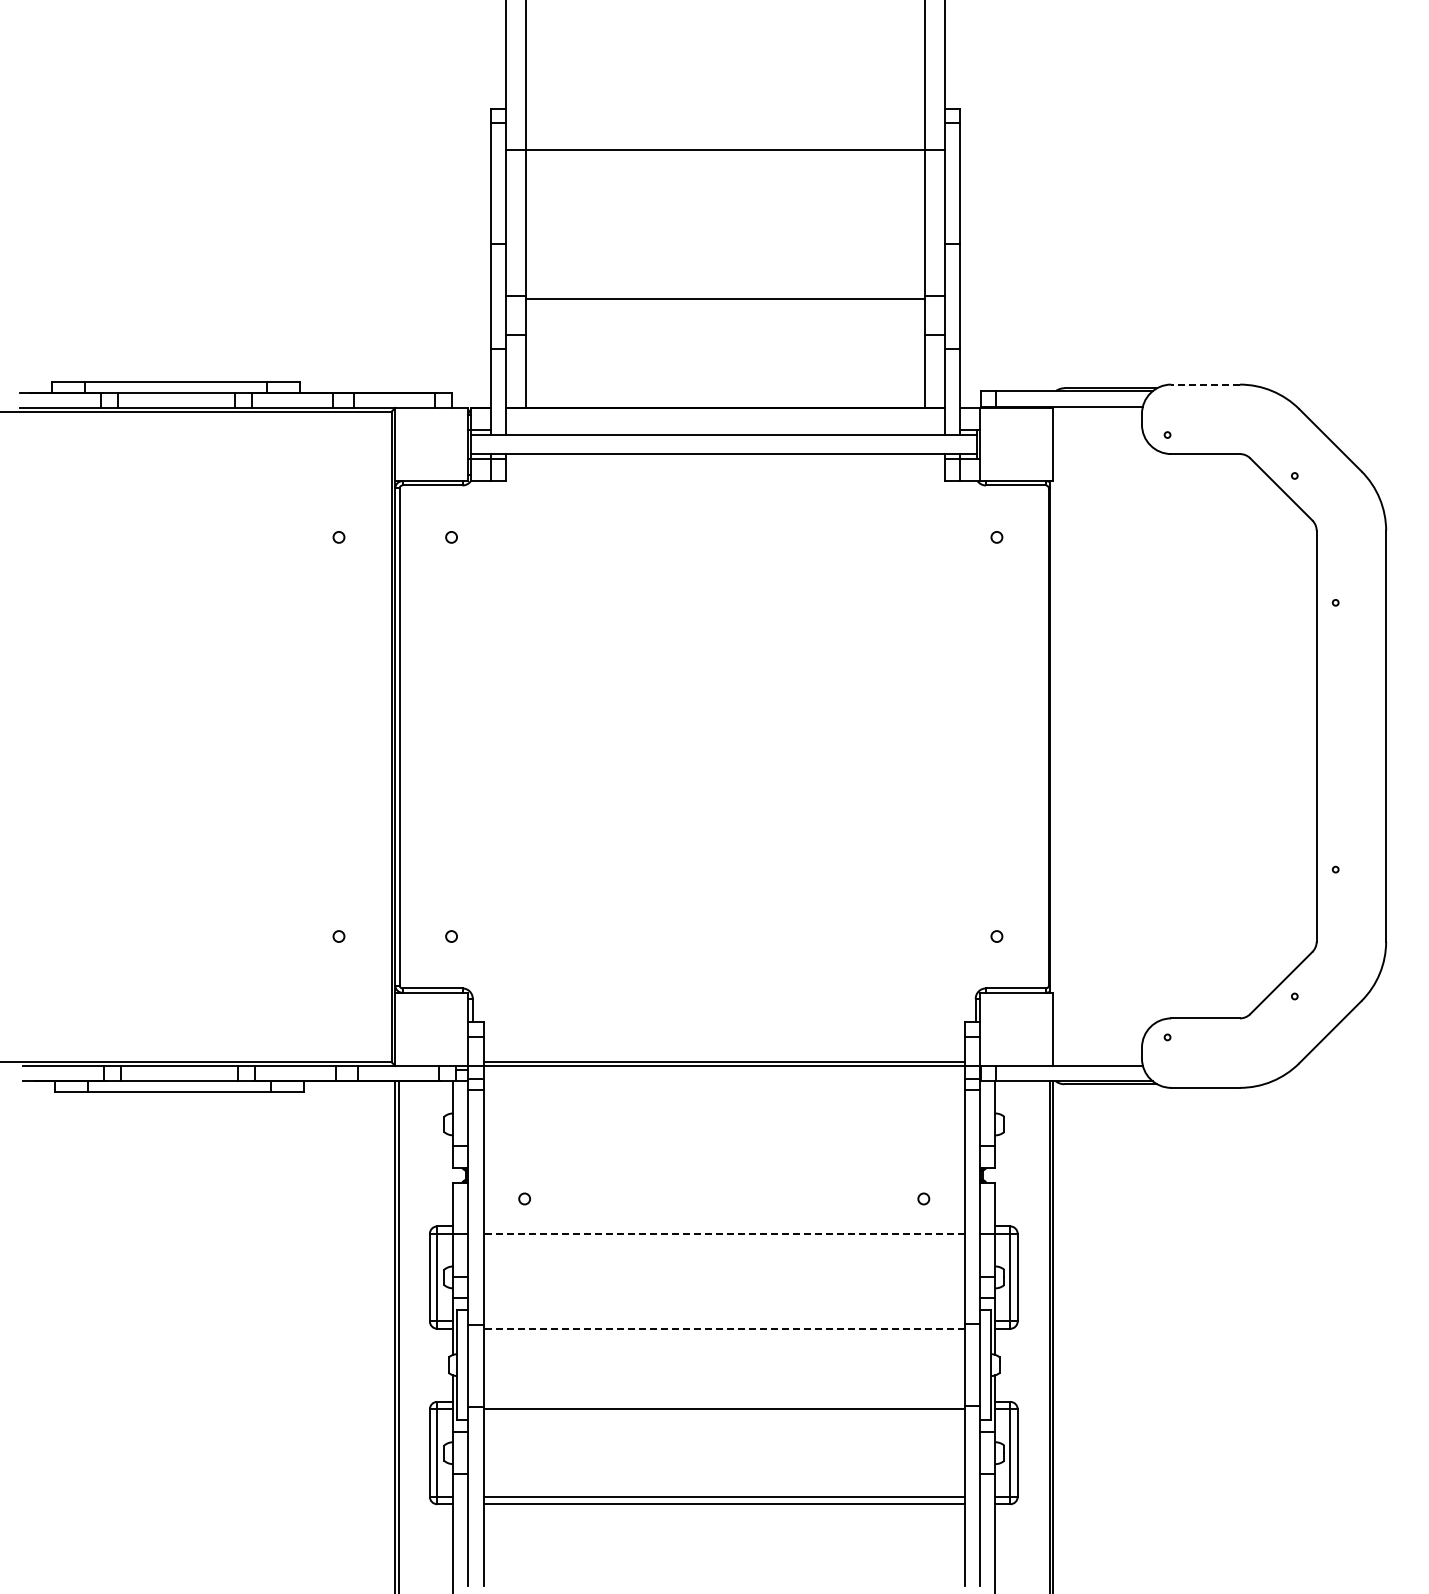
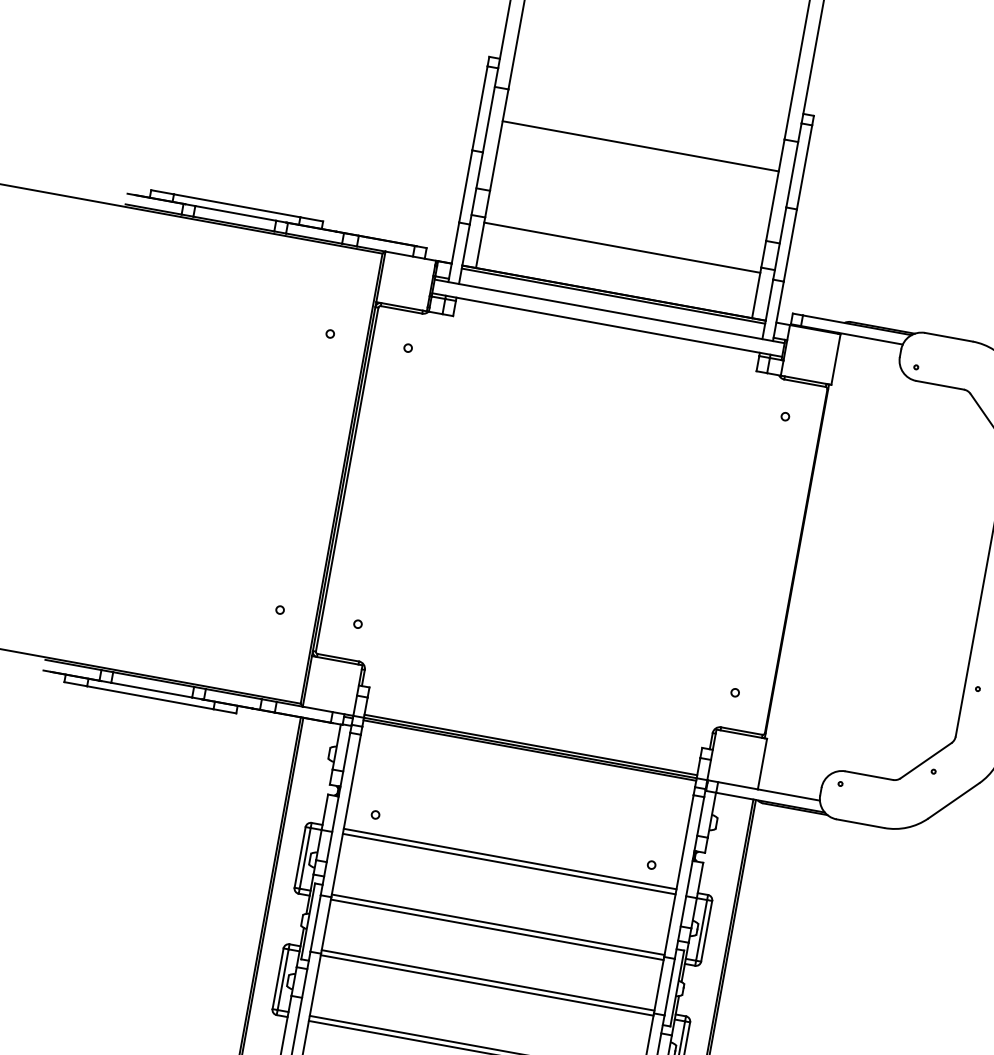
line: (725, 149) -> (640, 146), moved
line: (725, 299) -> (622, 247), moved
line: (1205, 384) -> (948, 337), dashed -> solid
line: (725, 412) -> (613, 296), added
line: (723, 1069) -> (529, 750), added
line: (723, 1226) -> (509, 858), added
line: (724, 1233) -> (509, 863), dashed -> solid
line: (723, 1321) -> (497, 924), added
line: (724, 1328) -> (497, 929), dashed -> solid
line: (723, 1401) -> (487, 980), added

